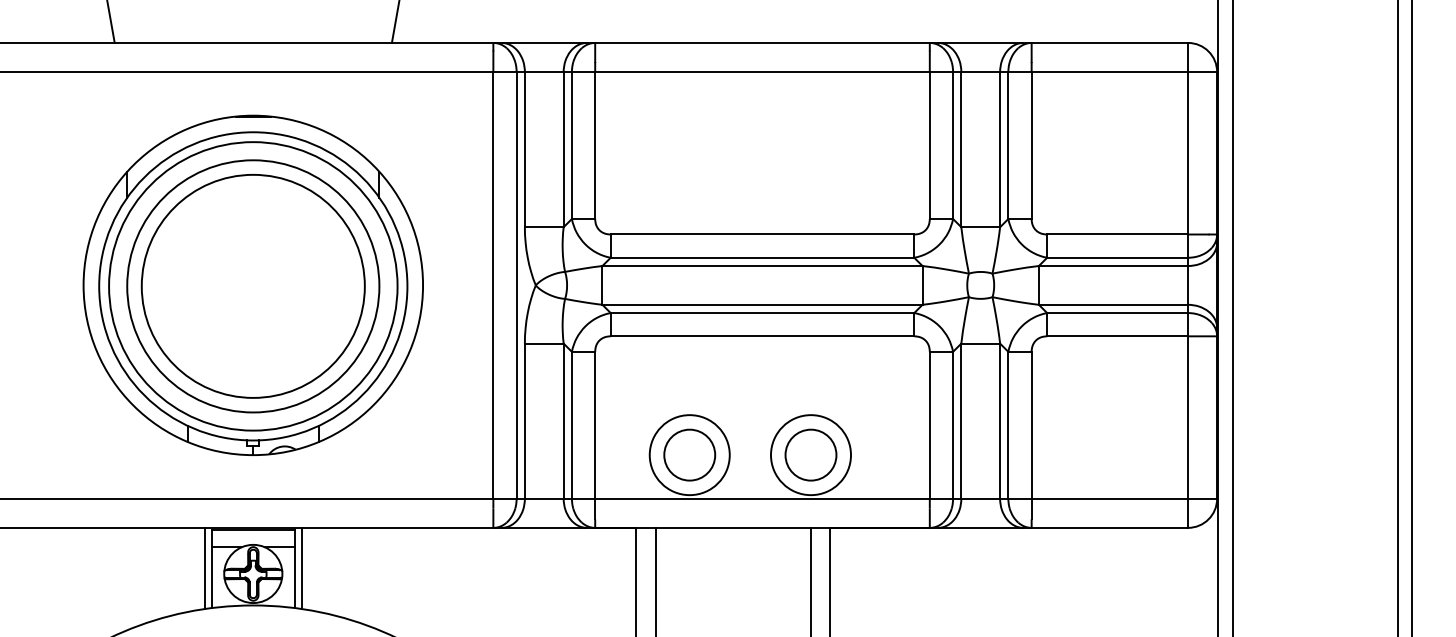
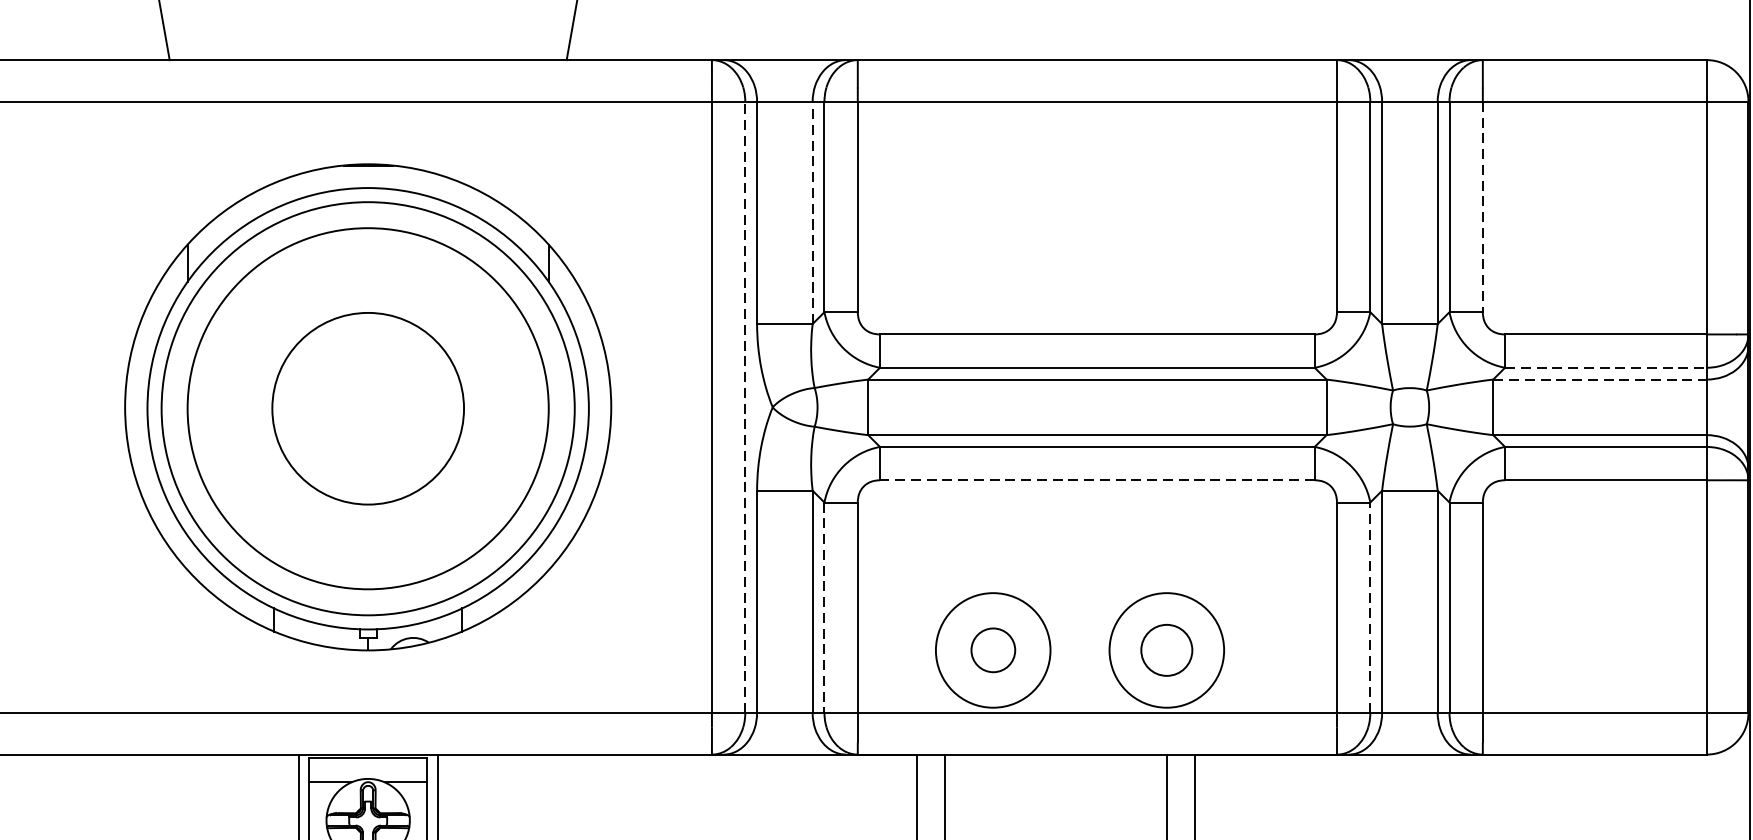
line: (1031, 146) -> (1482, 208), solid -> dashed
line: (563, 149) -> (812, 212), solid -> dashed
line: (1118, 257) -> (1607, 367), solid -> dashed
line: (1113, 266) -> (1600, 380), solid -> dashed
line: (516, 284) -> (745, 406), solid -> dashed
circle: (252, 285) -> (367, 407), size x0.6
line: (762, 336) -> (1097, 480), solid -> dashed
line: (953, 424) -> (1370, 606), solid -> dashed
line: (571, 425) -> (823, 607), solid -> dashed
circle: (689, 454) -> (992, 649), size x0.6
circle: (810, 454) -> (1166, 649), size x0.7

